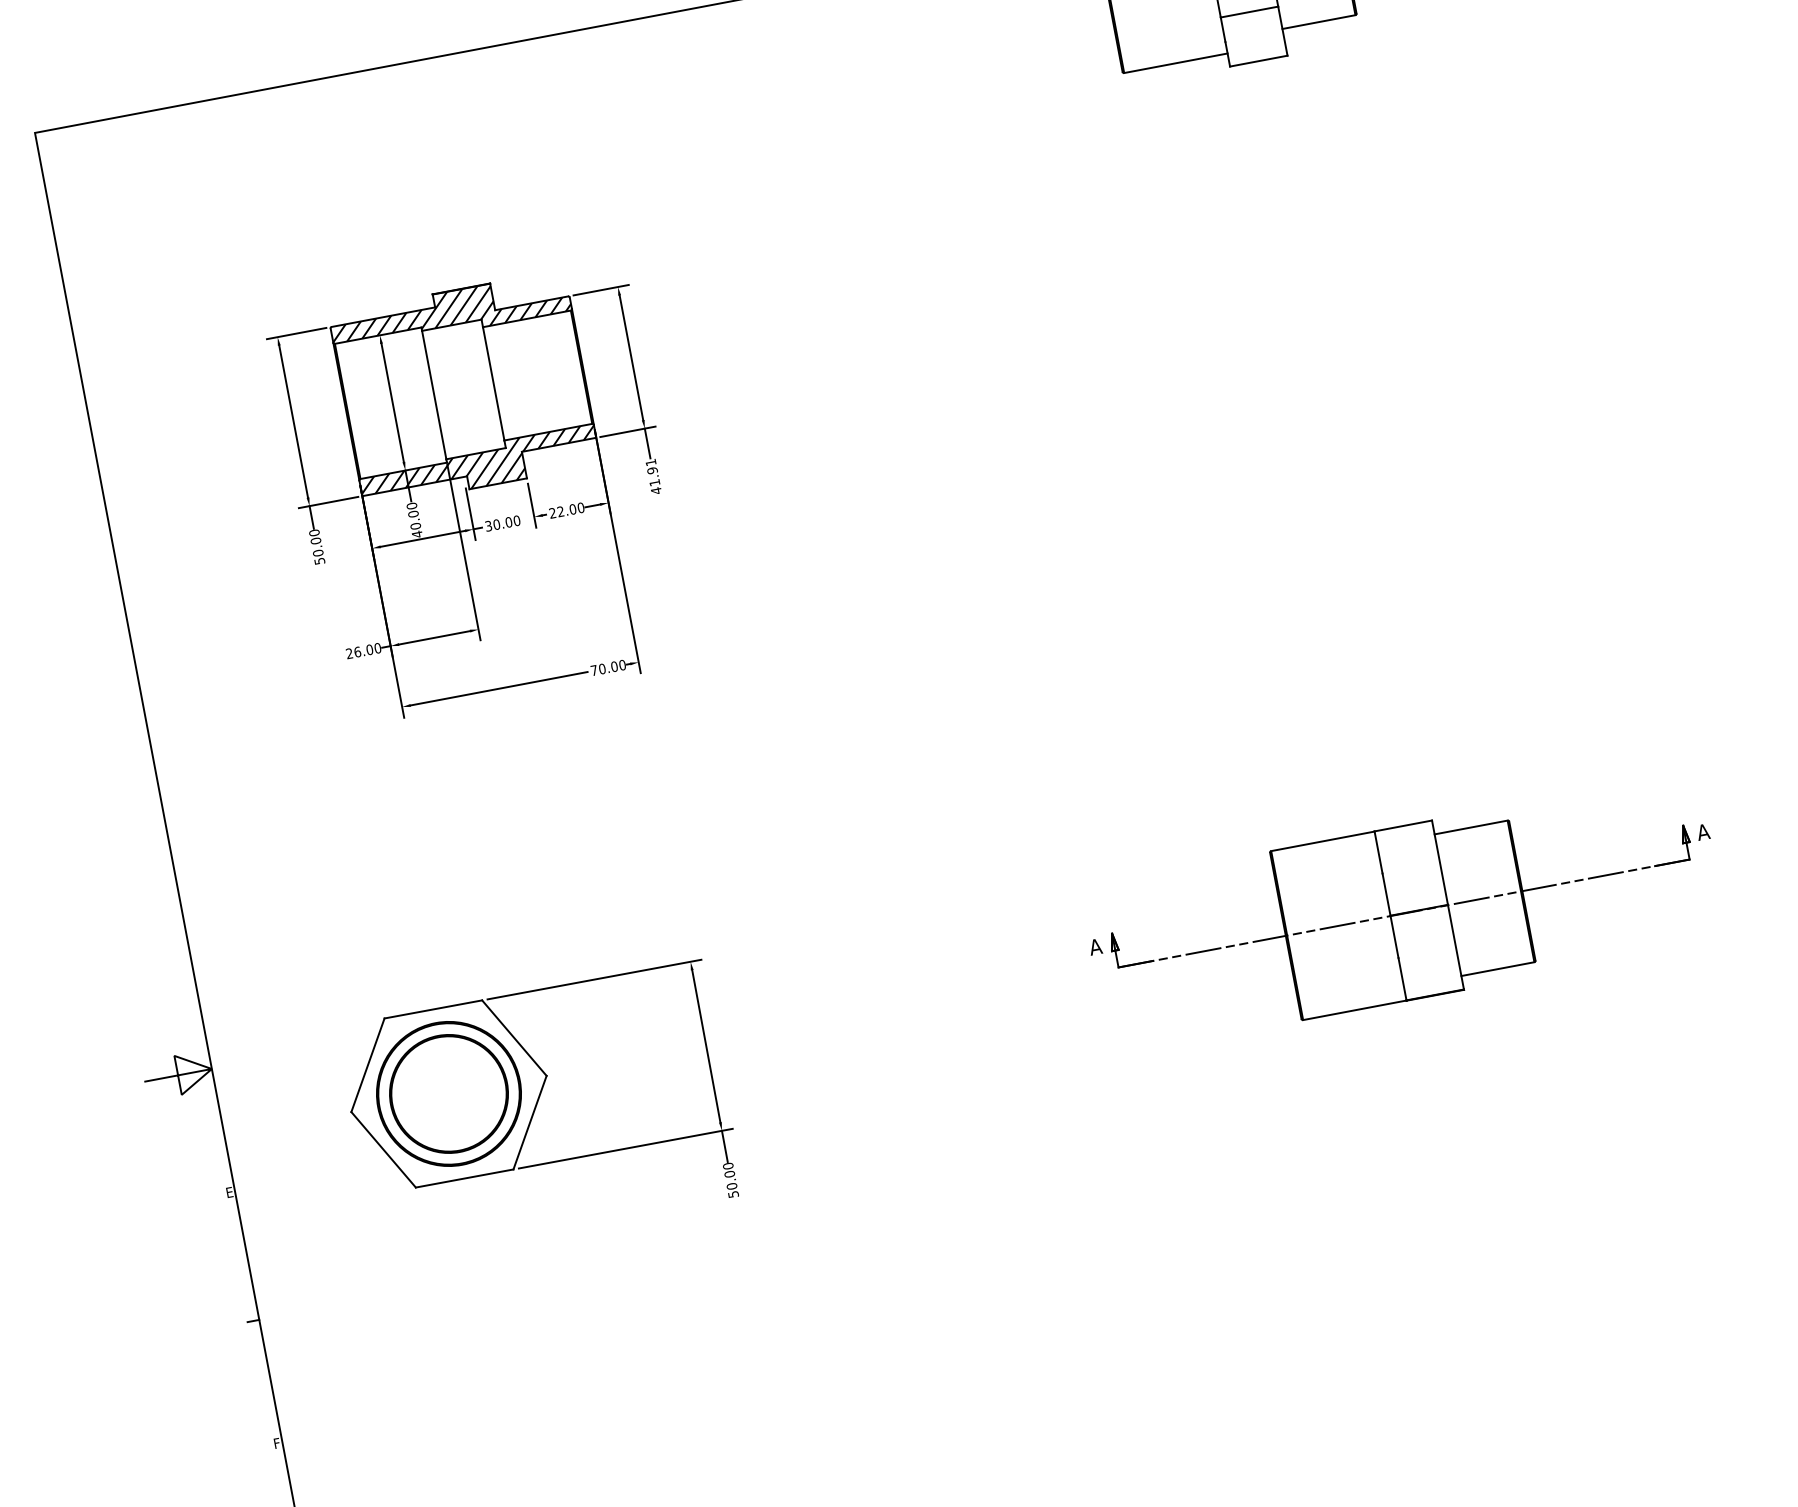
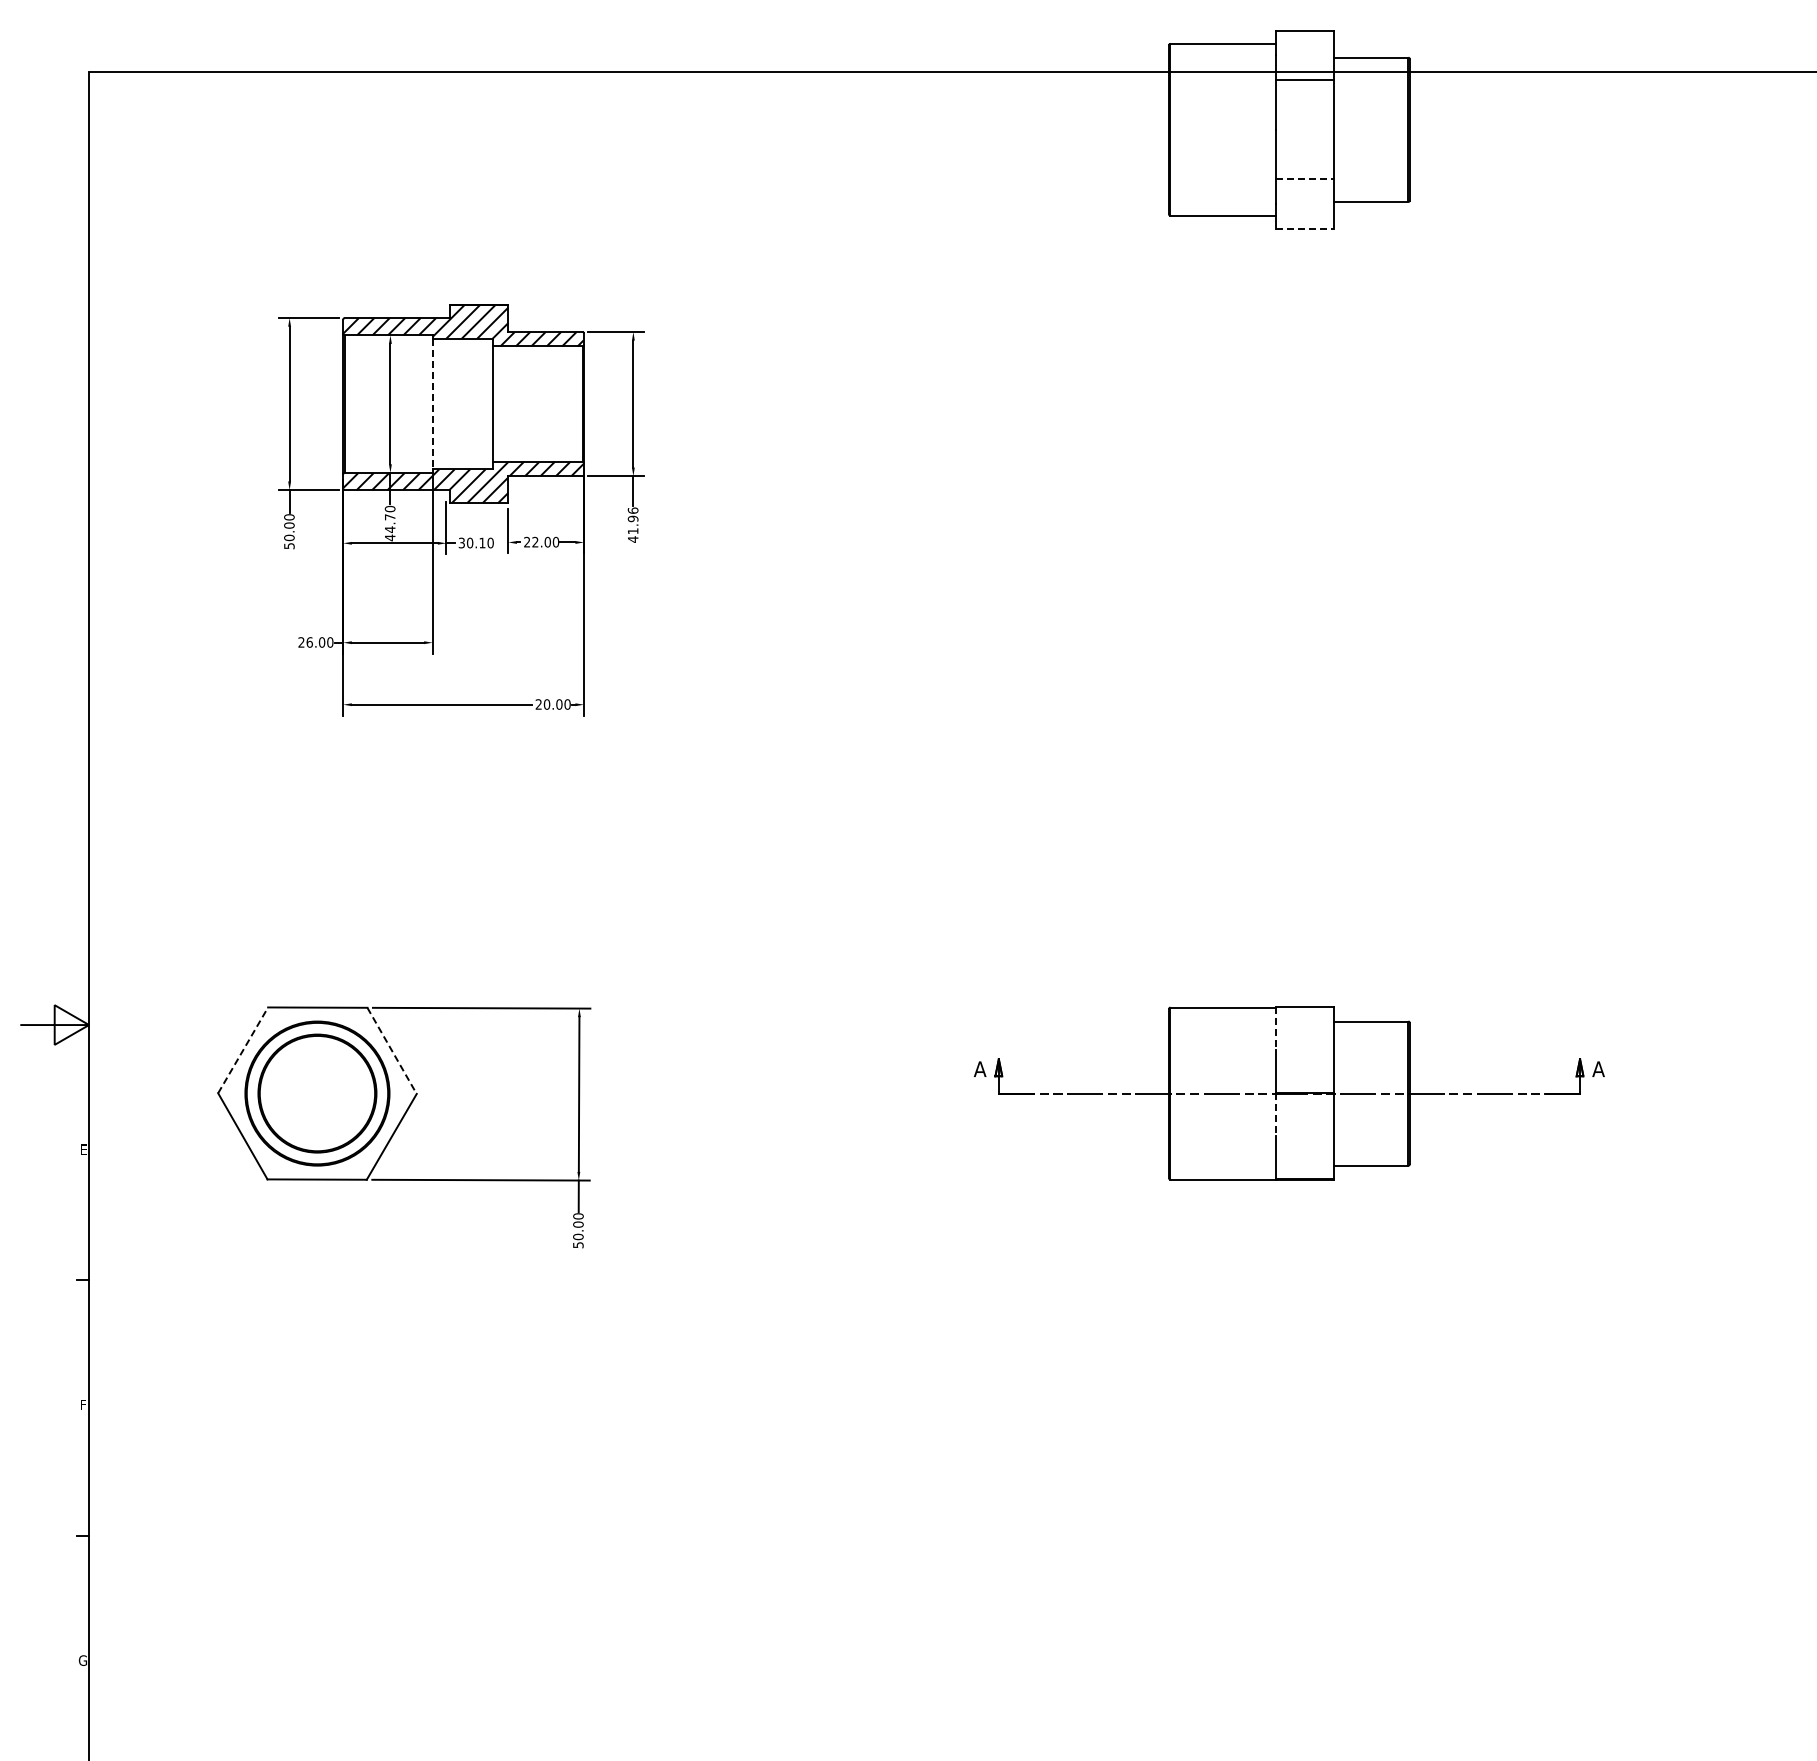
line: (1250, 12) -> (1305, 179), solid -> dashed
line: (1259, 61) -> (1305, 229), solid -> dashed
line: (434, 395) -> (432, 404), solid -> dashed
text: (650, 462) -> (632, 510), 41.91 -> 41.96
text: (413, 520) -> (389, 523), 40.00 -> 44.70
text: (508, 521) -> (482, 542), 30.00 -> 30.10
text: (593, 670) -> (538, 704), 70.00 -> 20.00
line: (1378, 853) -> (1275, 1029), solid -> dashed
line: (1394, 936) -> (1275, 1114), solid -> dashed
line: (514, 1037) -> (392, 1050), solid -> dashed
line: (368, 1065) -> (243, 1050), solid -> dashed

